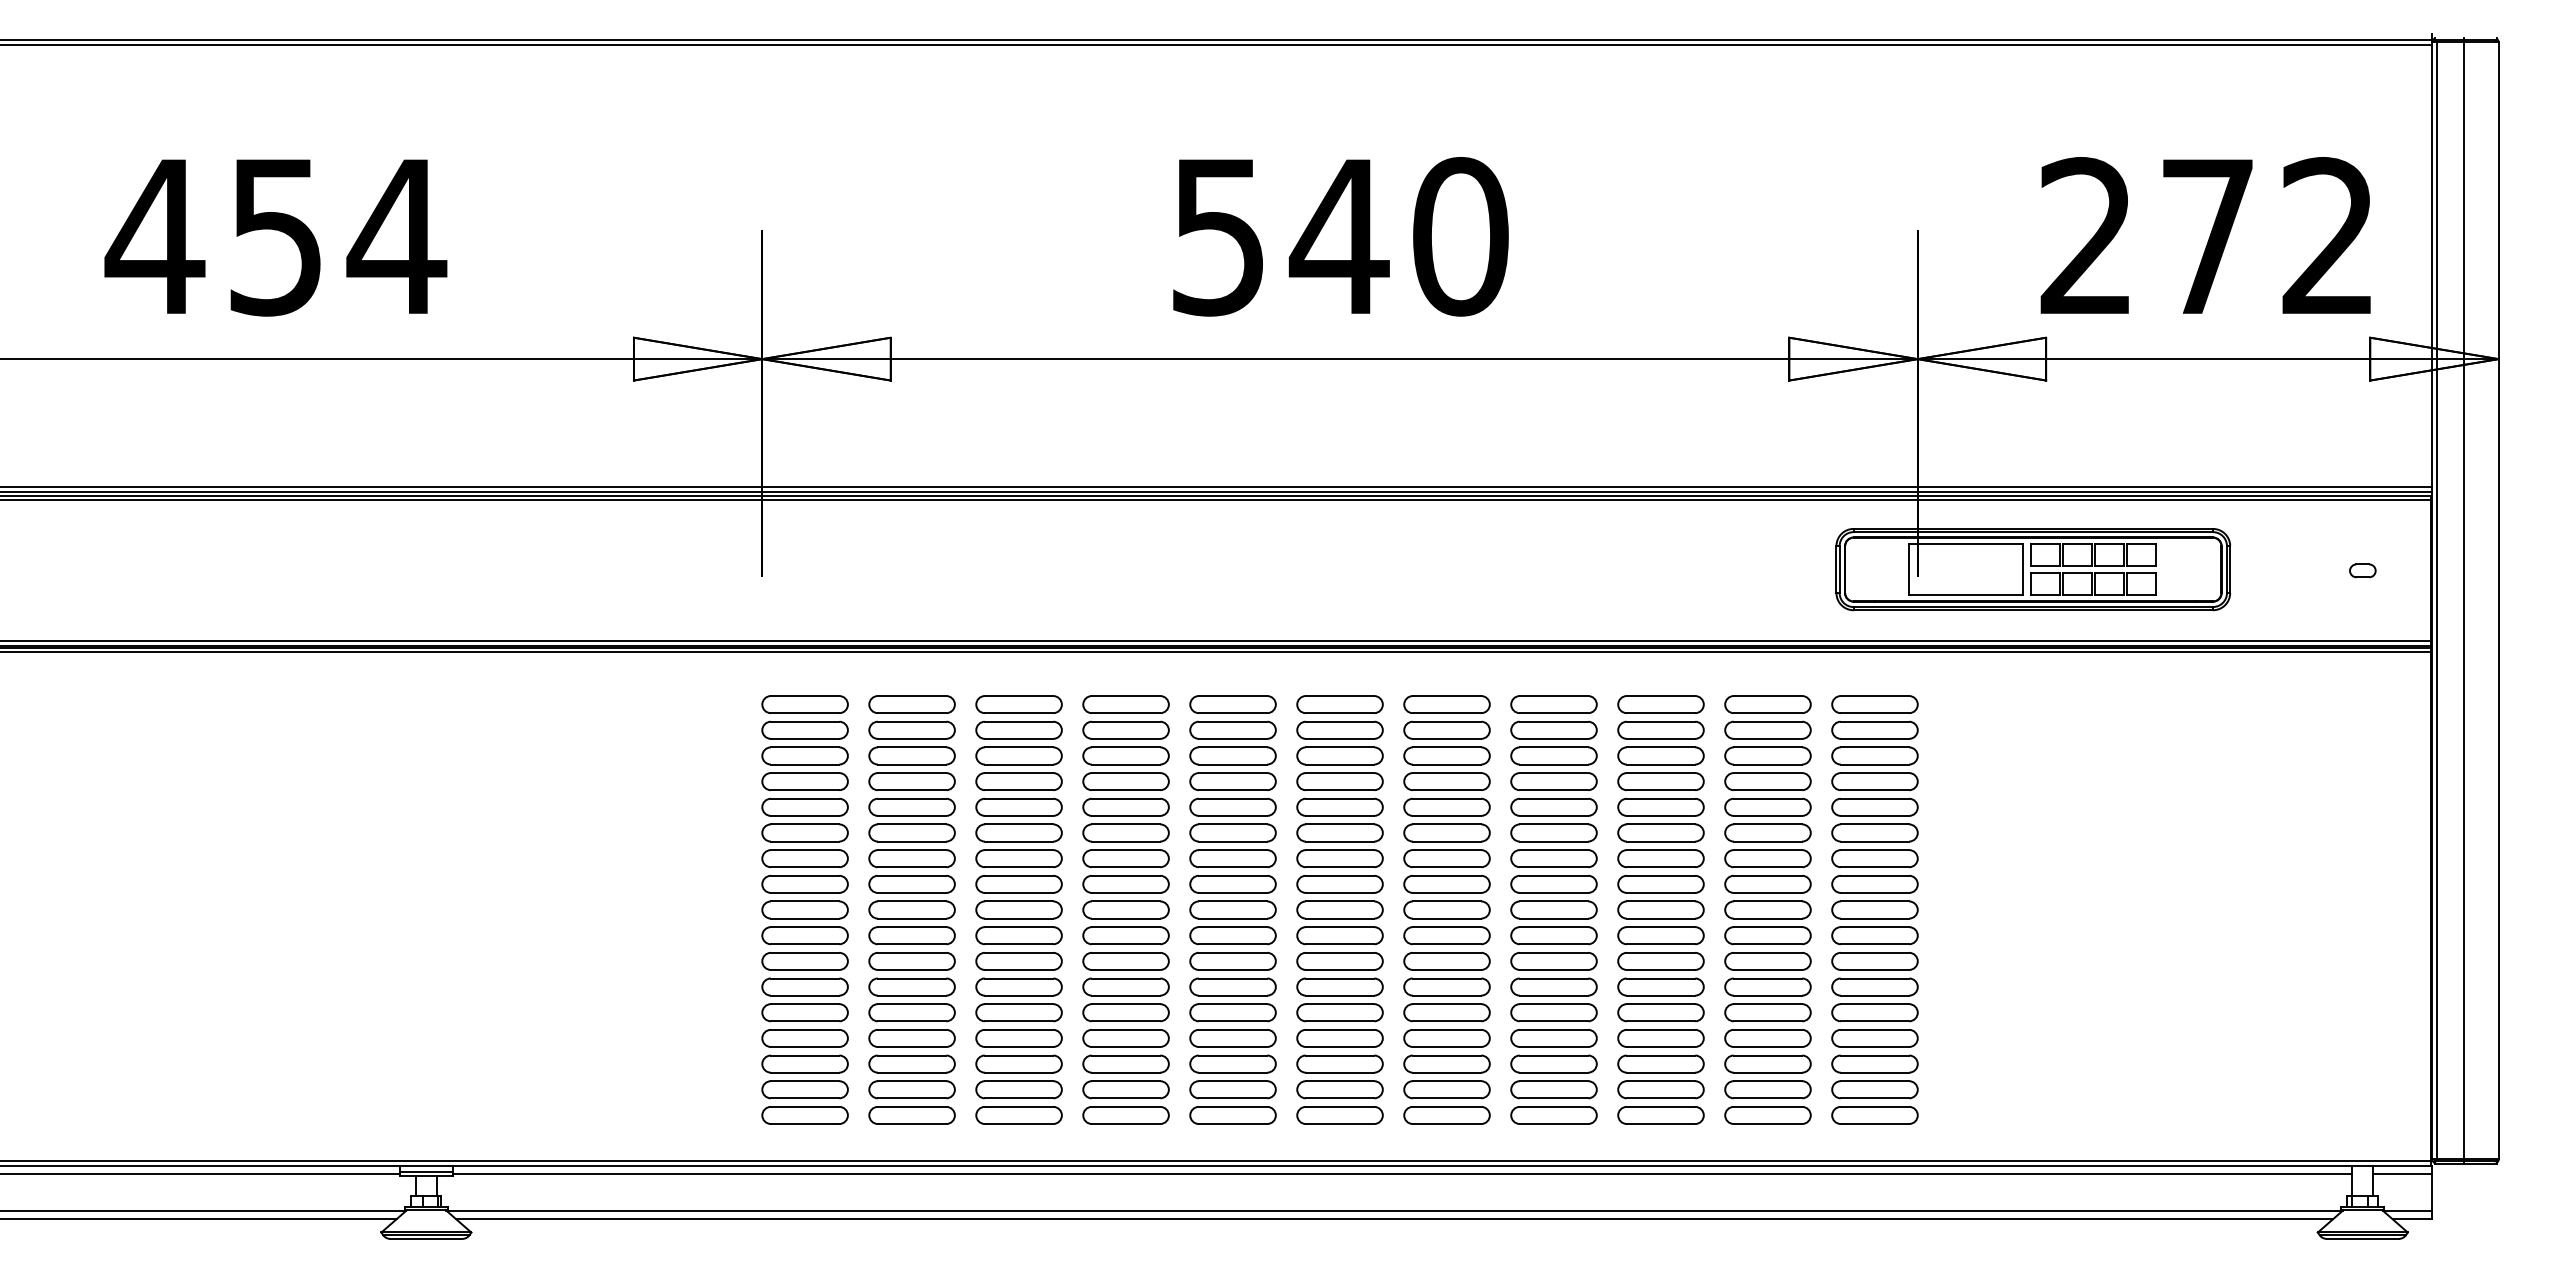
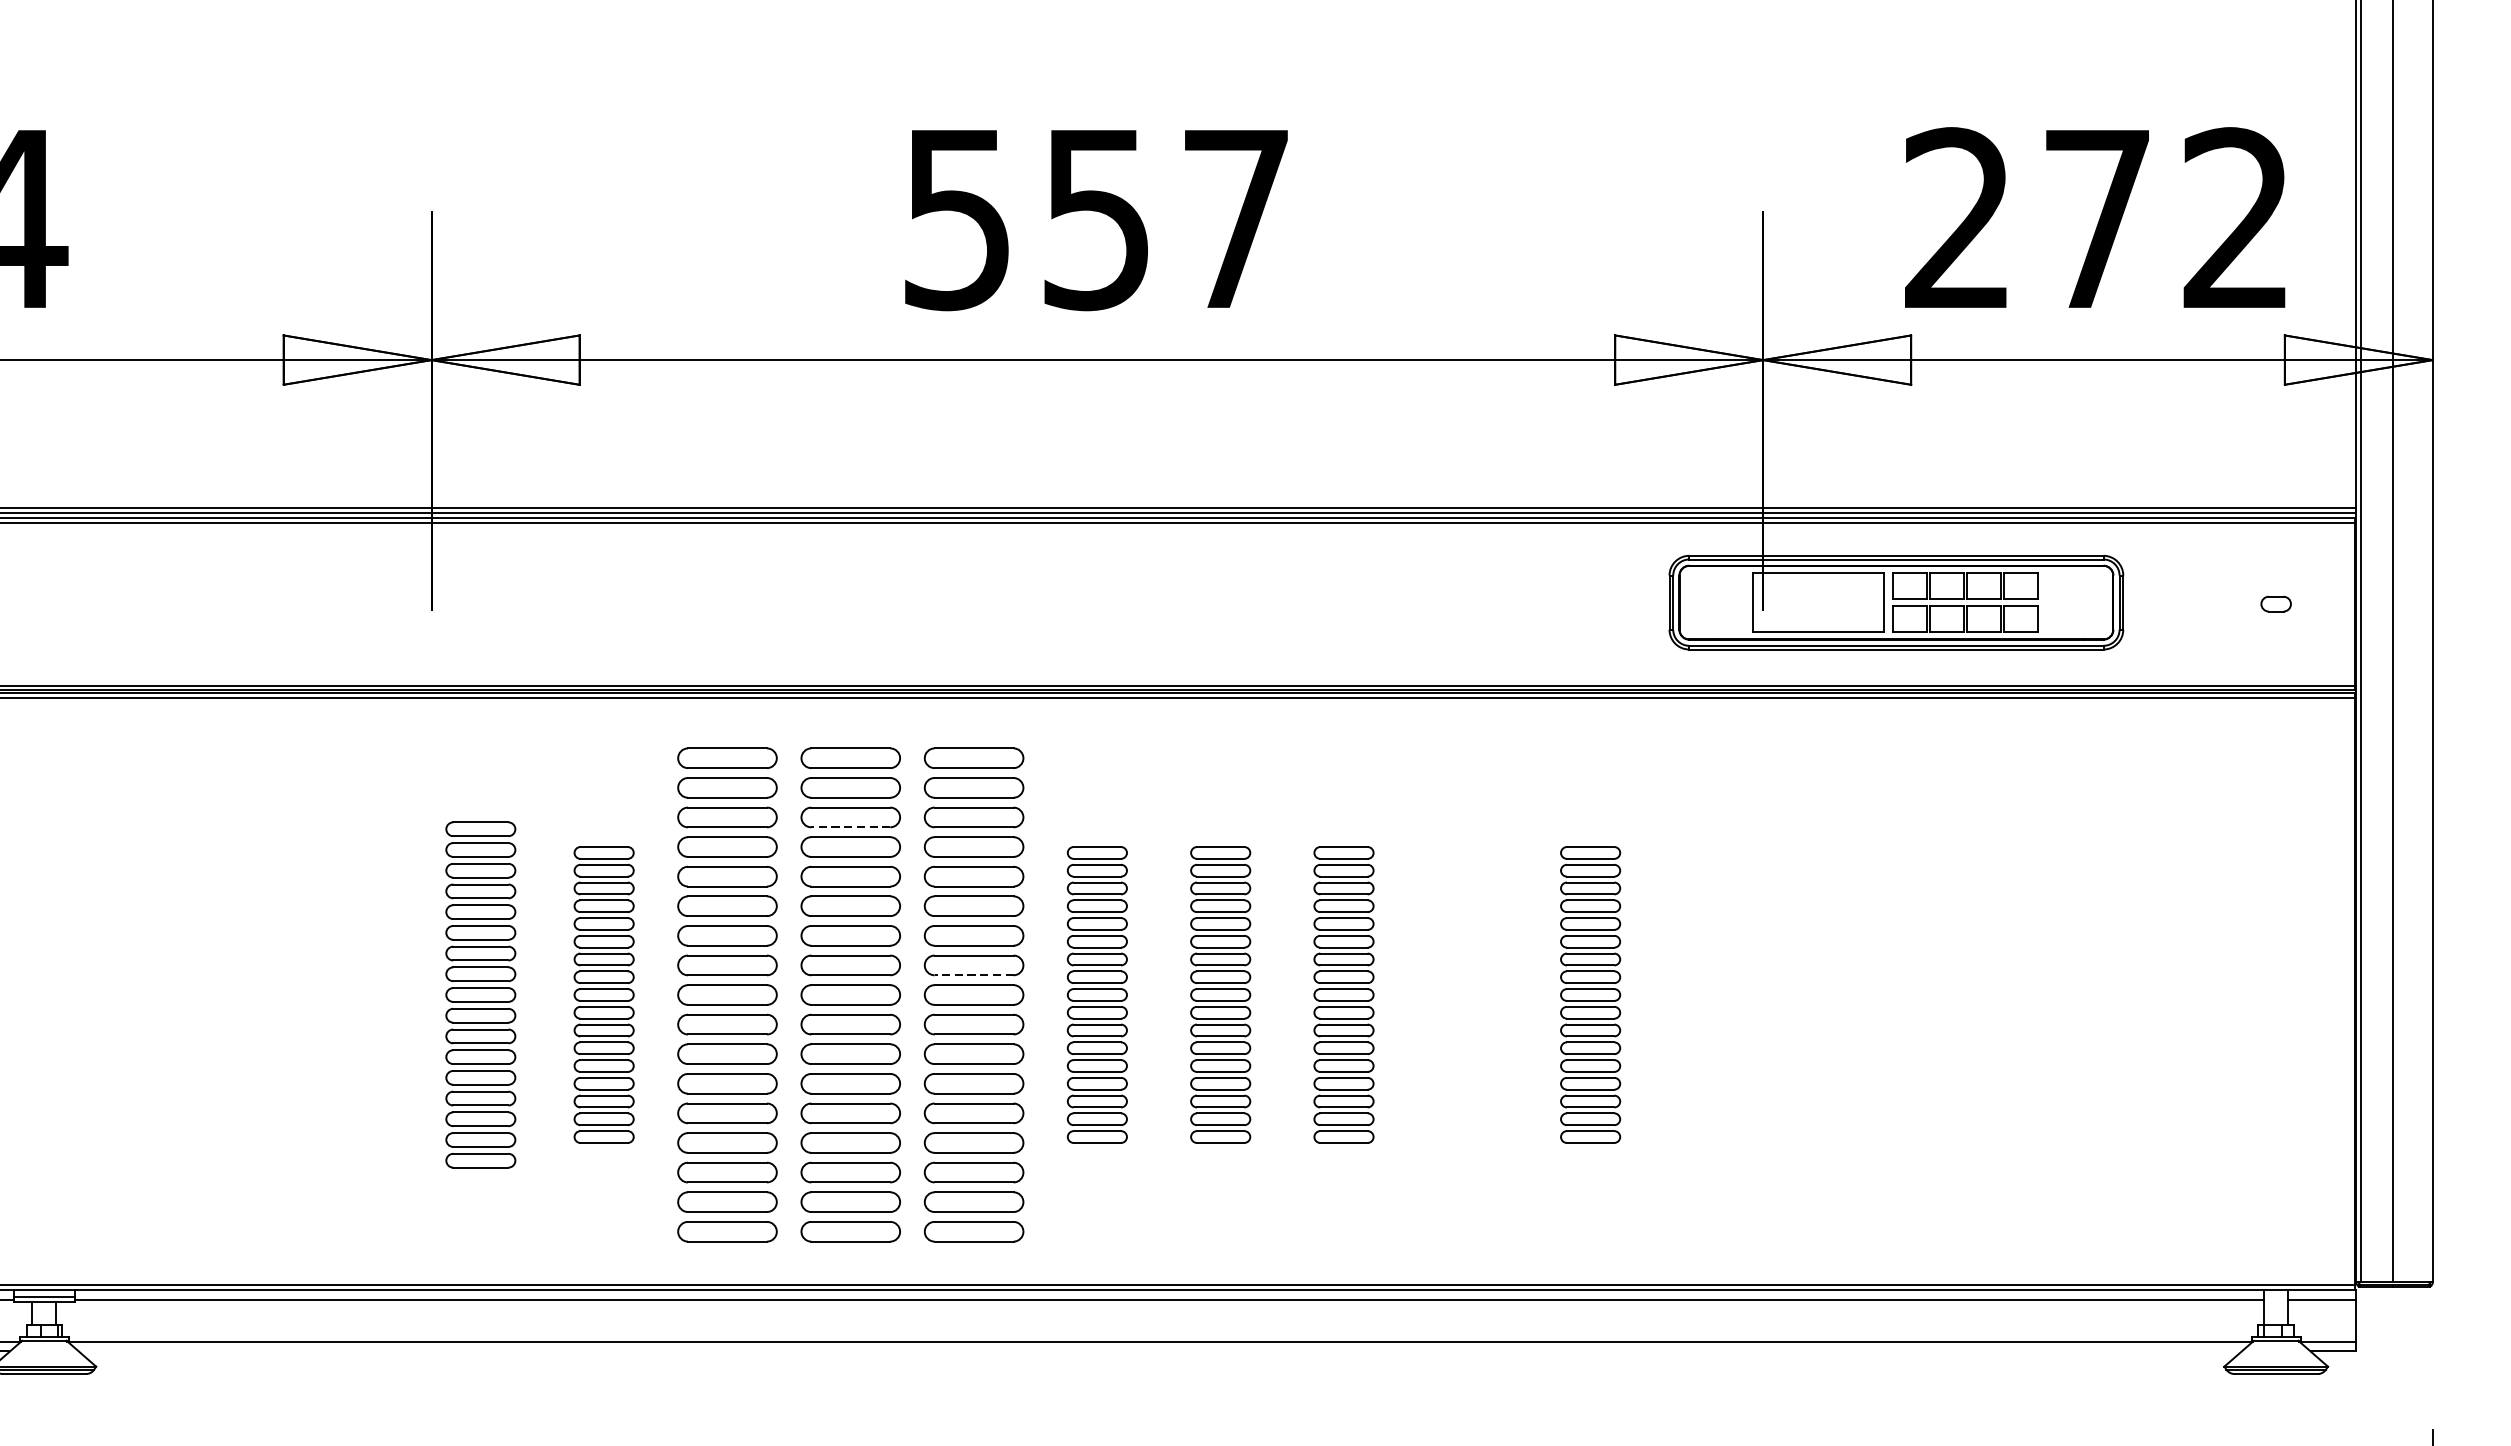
text: (1398, 236) -> (1164, 218), 540 -> 557
line: (1125, 764) -> (850, 827), solid -> dashed
line: (1232, 892) -> (973, 974), solid -> dashed
part: (804, 909) -> (480, 994), size x0.7
part: (911, 909) -> (603, 994), size x0.6
part: (1339, 909) -> (1096, 994), size x0.6
part: (1446, 909) -> (1220, 994), size x0.6
part: (1553, 909) -> (1343, 994), size x0.6
part: (1660, 909) -> (1466, 994), removed
part: (1767, 909) -> (1590, 994), size x0.6
part: (1874, 909) -> (1713, 994), removed
line: (1394, 1219) -> (1160, 1351), removed

